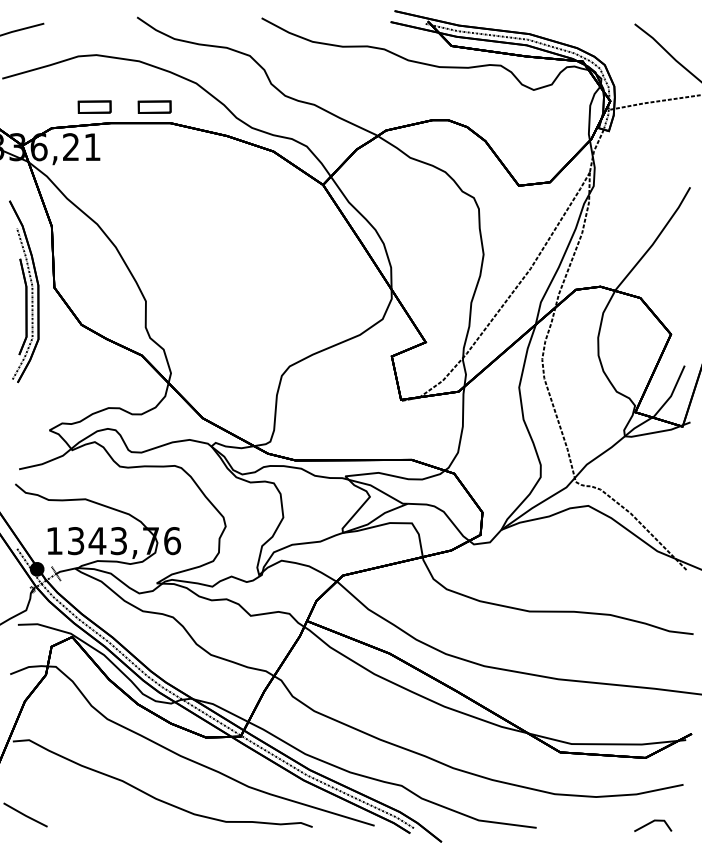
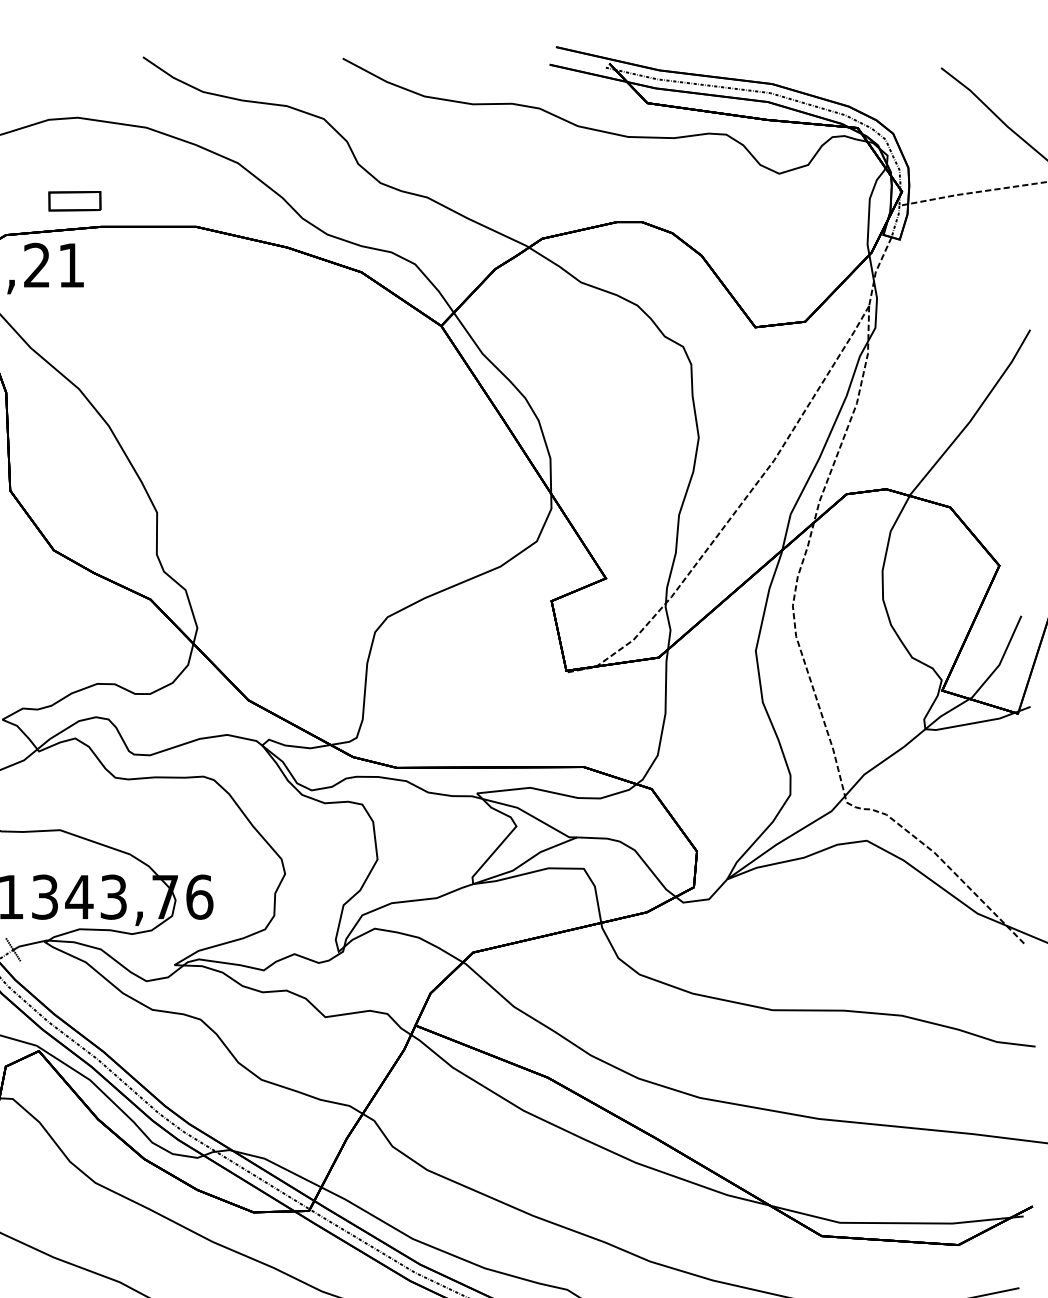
part: (154, 106) -> (170, 200), removed

